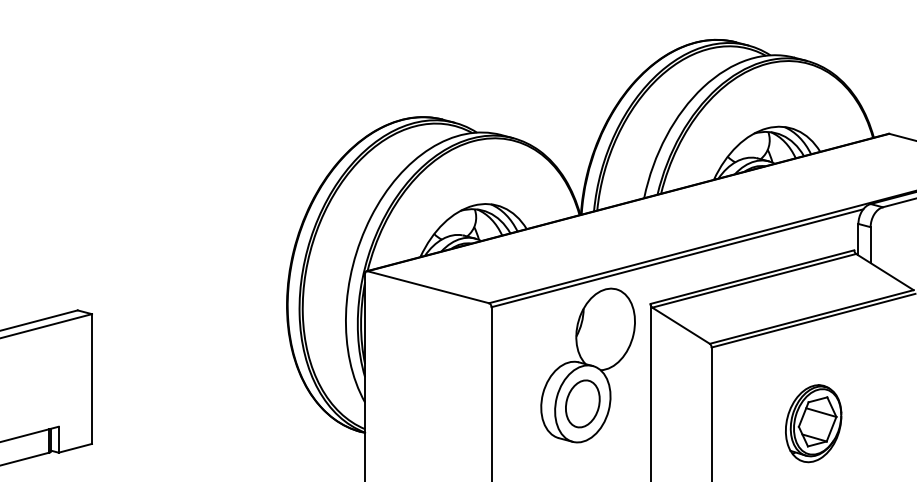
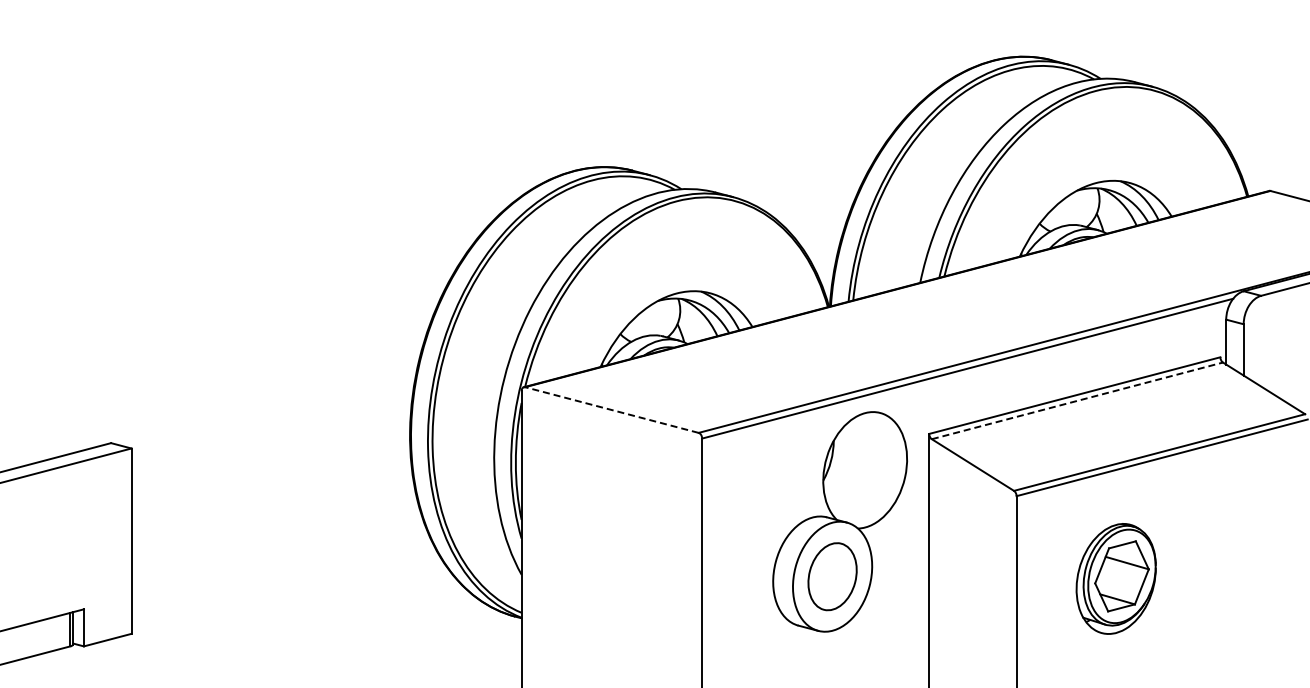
line: (754, 280) -> (1077, 400), solid -> dashed
line: (428, 287) -> (611, 410), solid -> dashed
part: (813, 423) -> (1115, 578), moved

